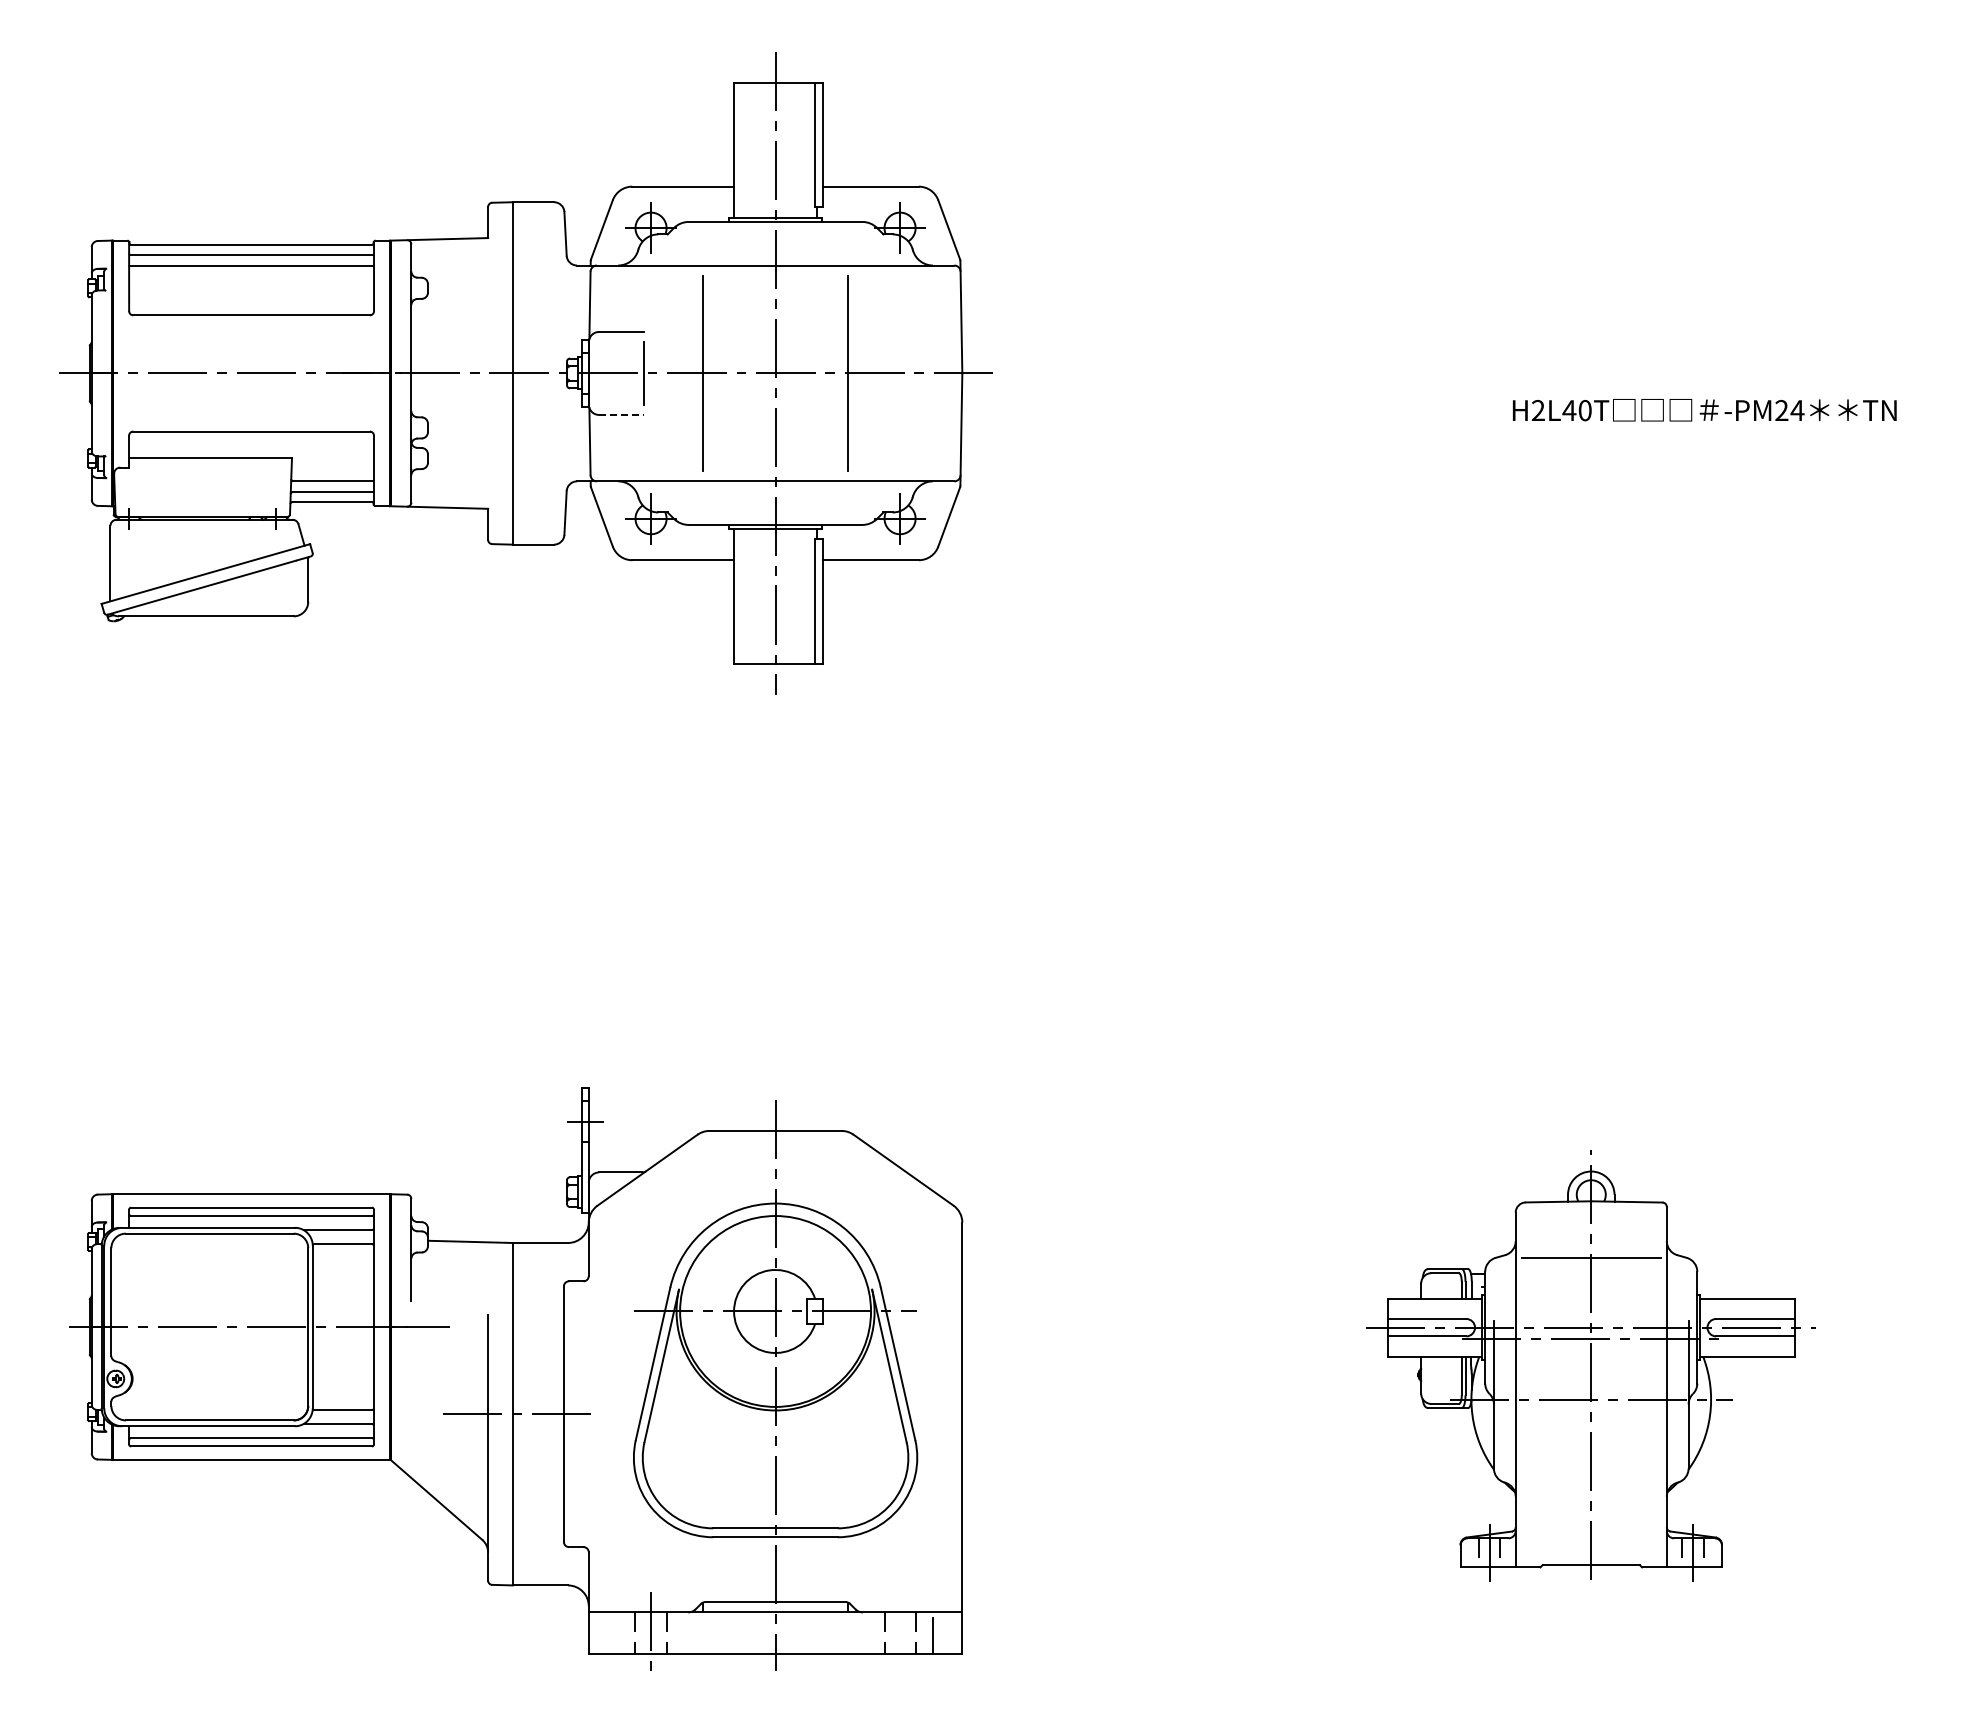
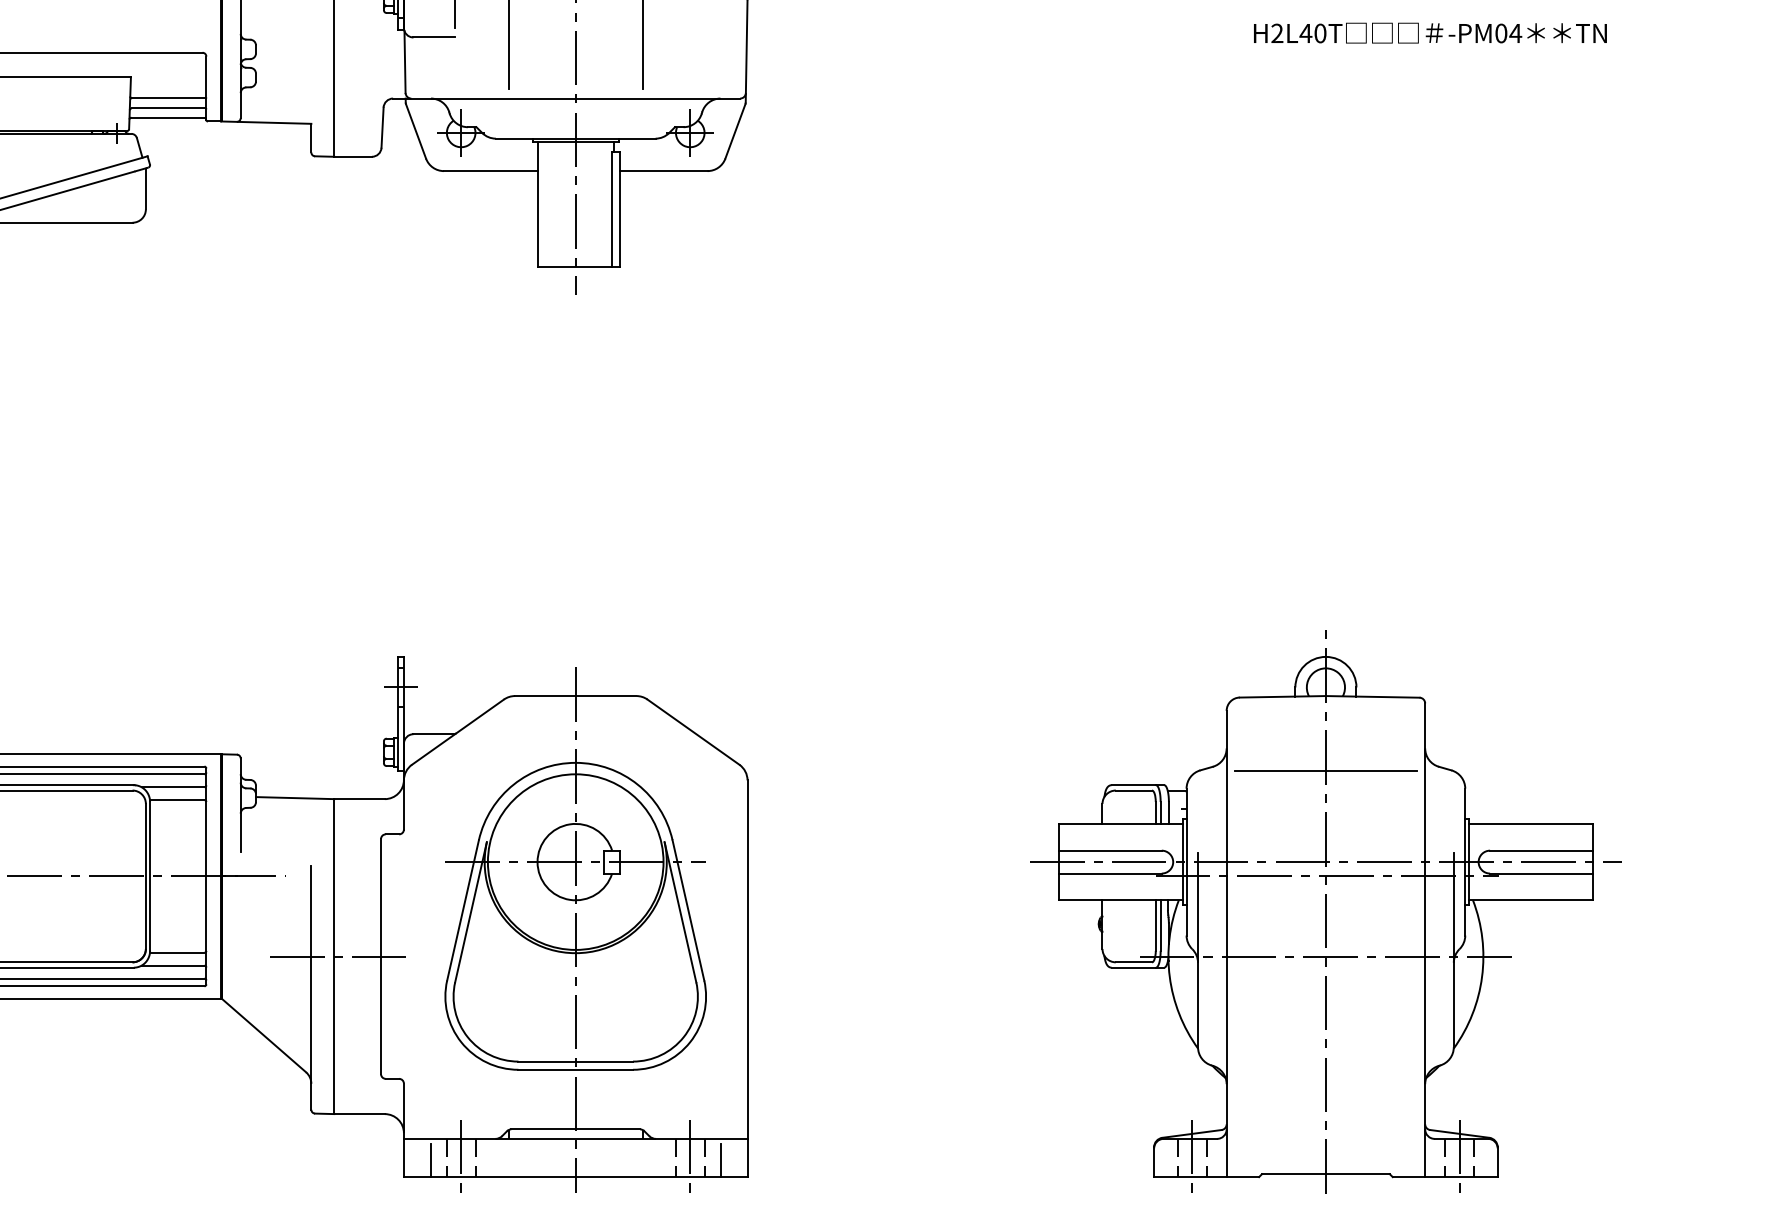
text: (1781, 410) -> (1500, 33), -PM24 -> -PM04
line: (621, 414) -> (434, 37), dashed -> solid
part: (1591, 1365) -> (1326, 911), size x1.43
line: (900, 1632) -> (690, 1157), added
line: (617, 1635) -> (430, 1160), added

